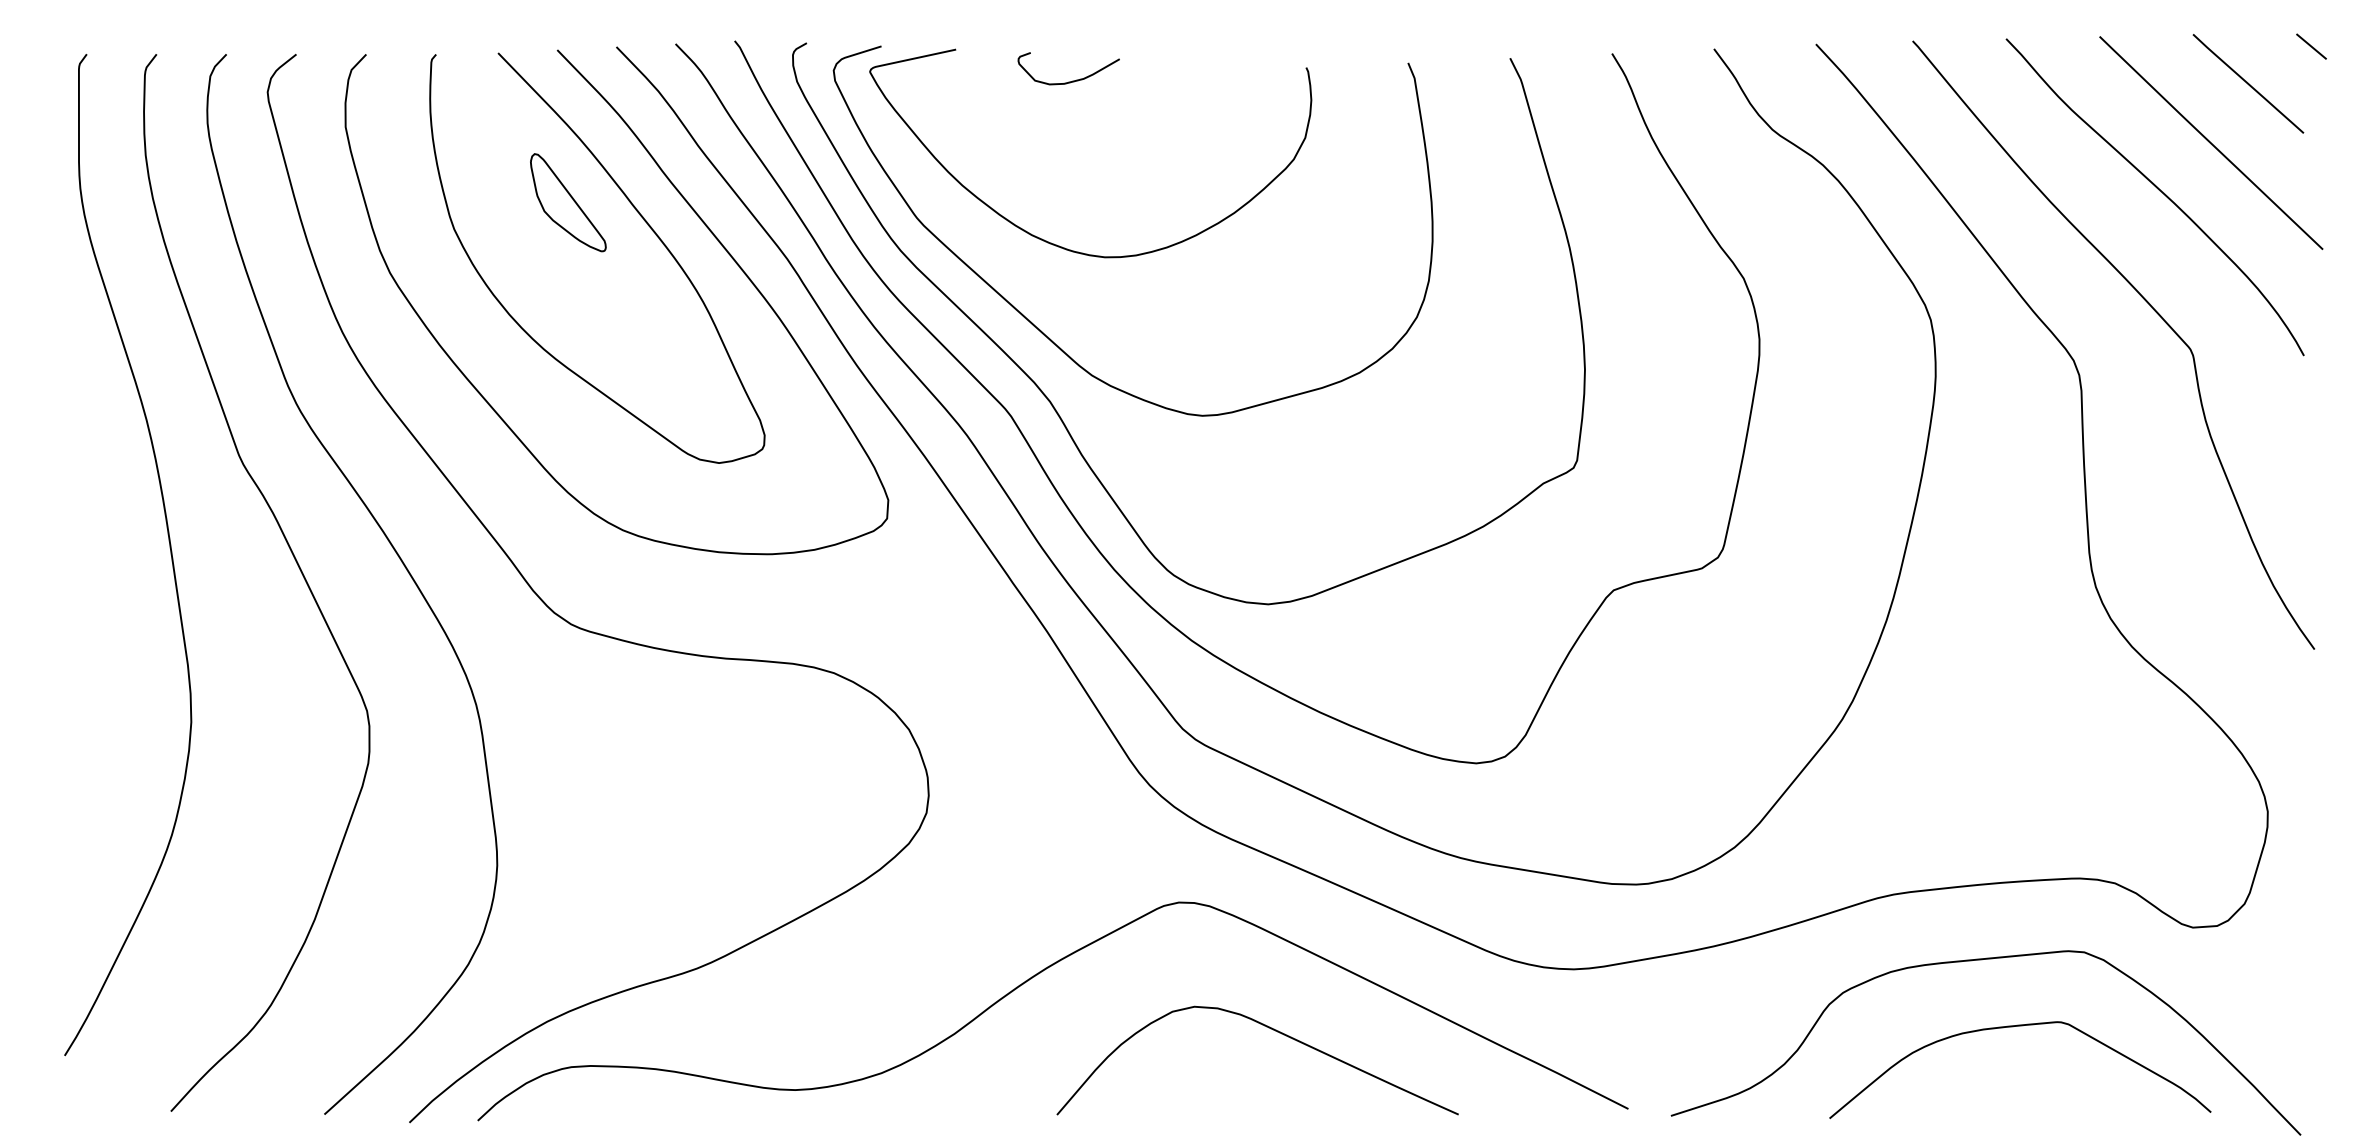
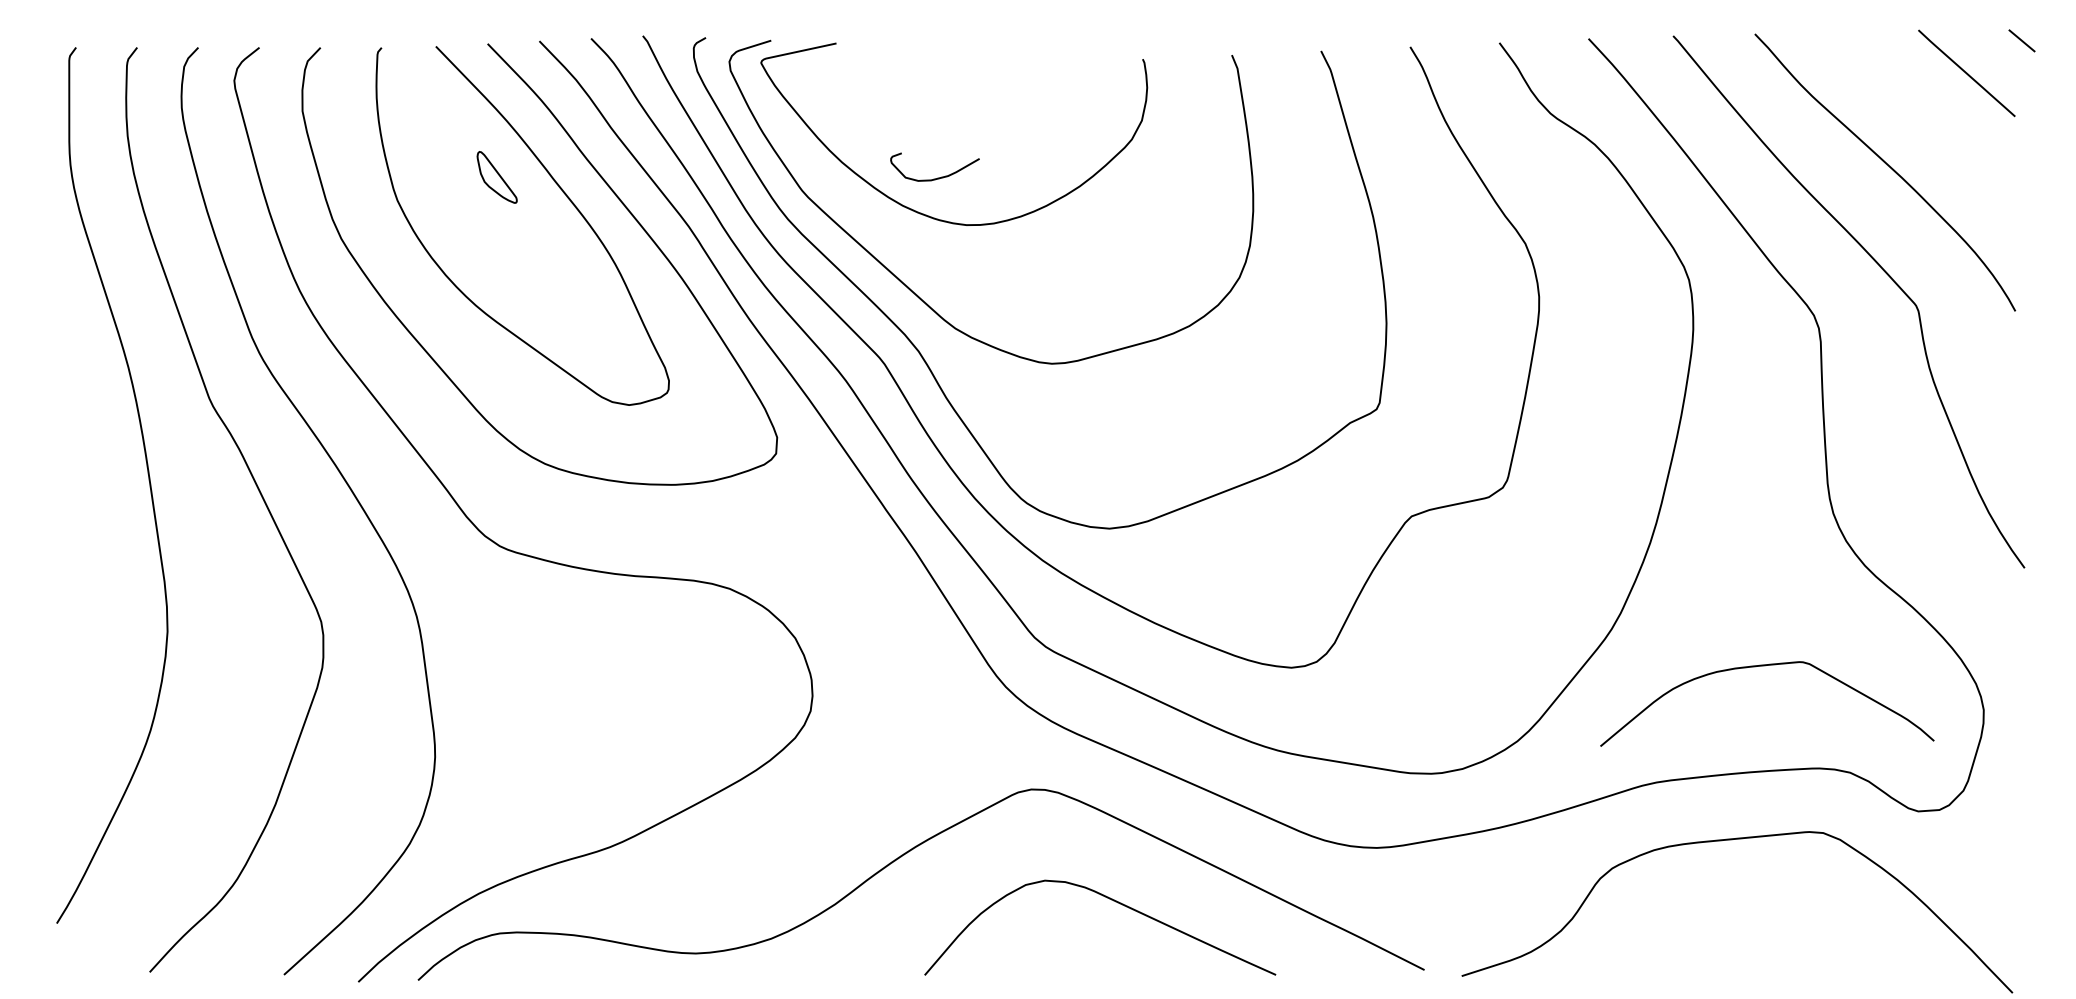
curve: (1071, 80) -> (937, 177), moved
line: (2211, 142) -> (1934, 124), removed
part: (567, 202) -> (496, 177), size x0.6
curve: (2018, 1027) -> (1765, 666), moved

